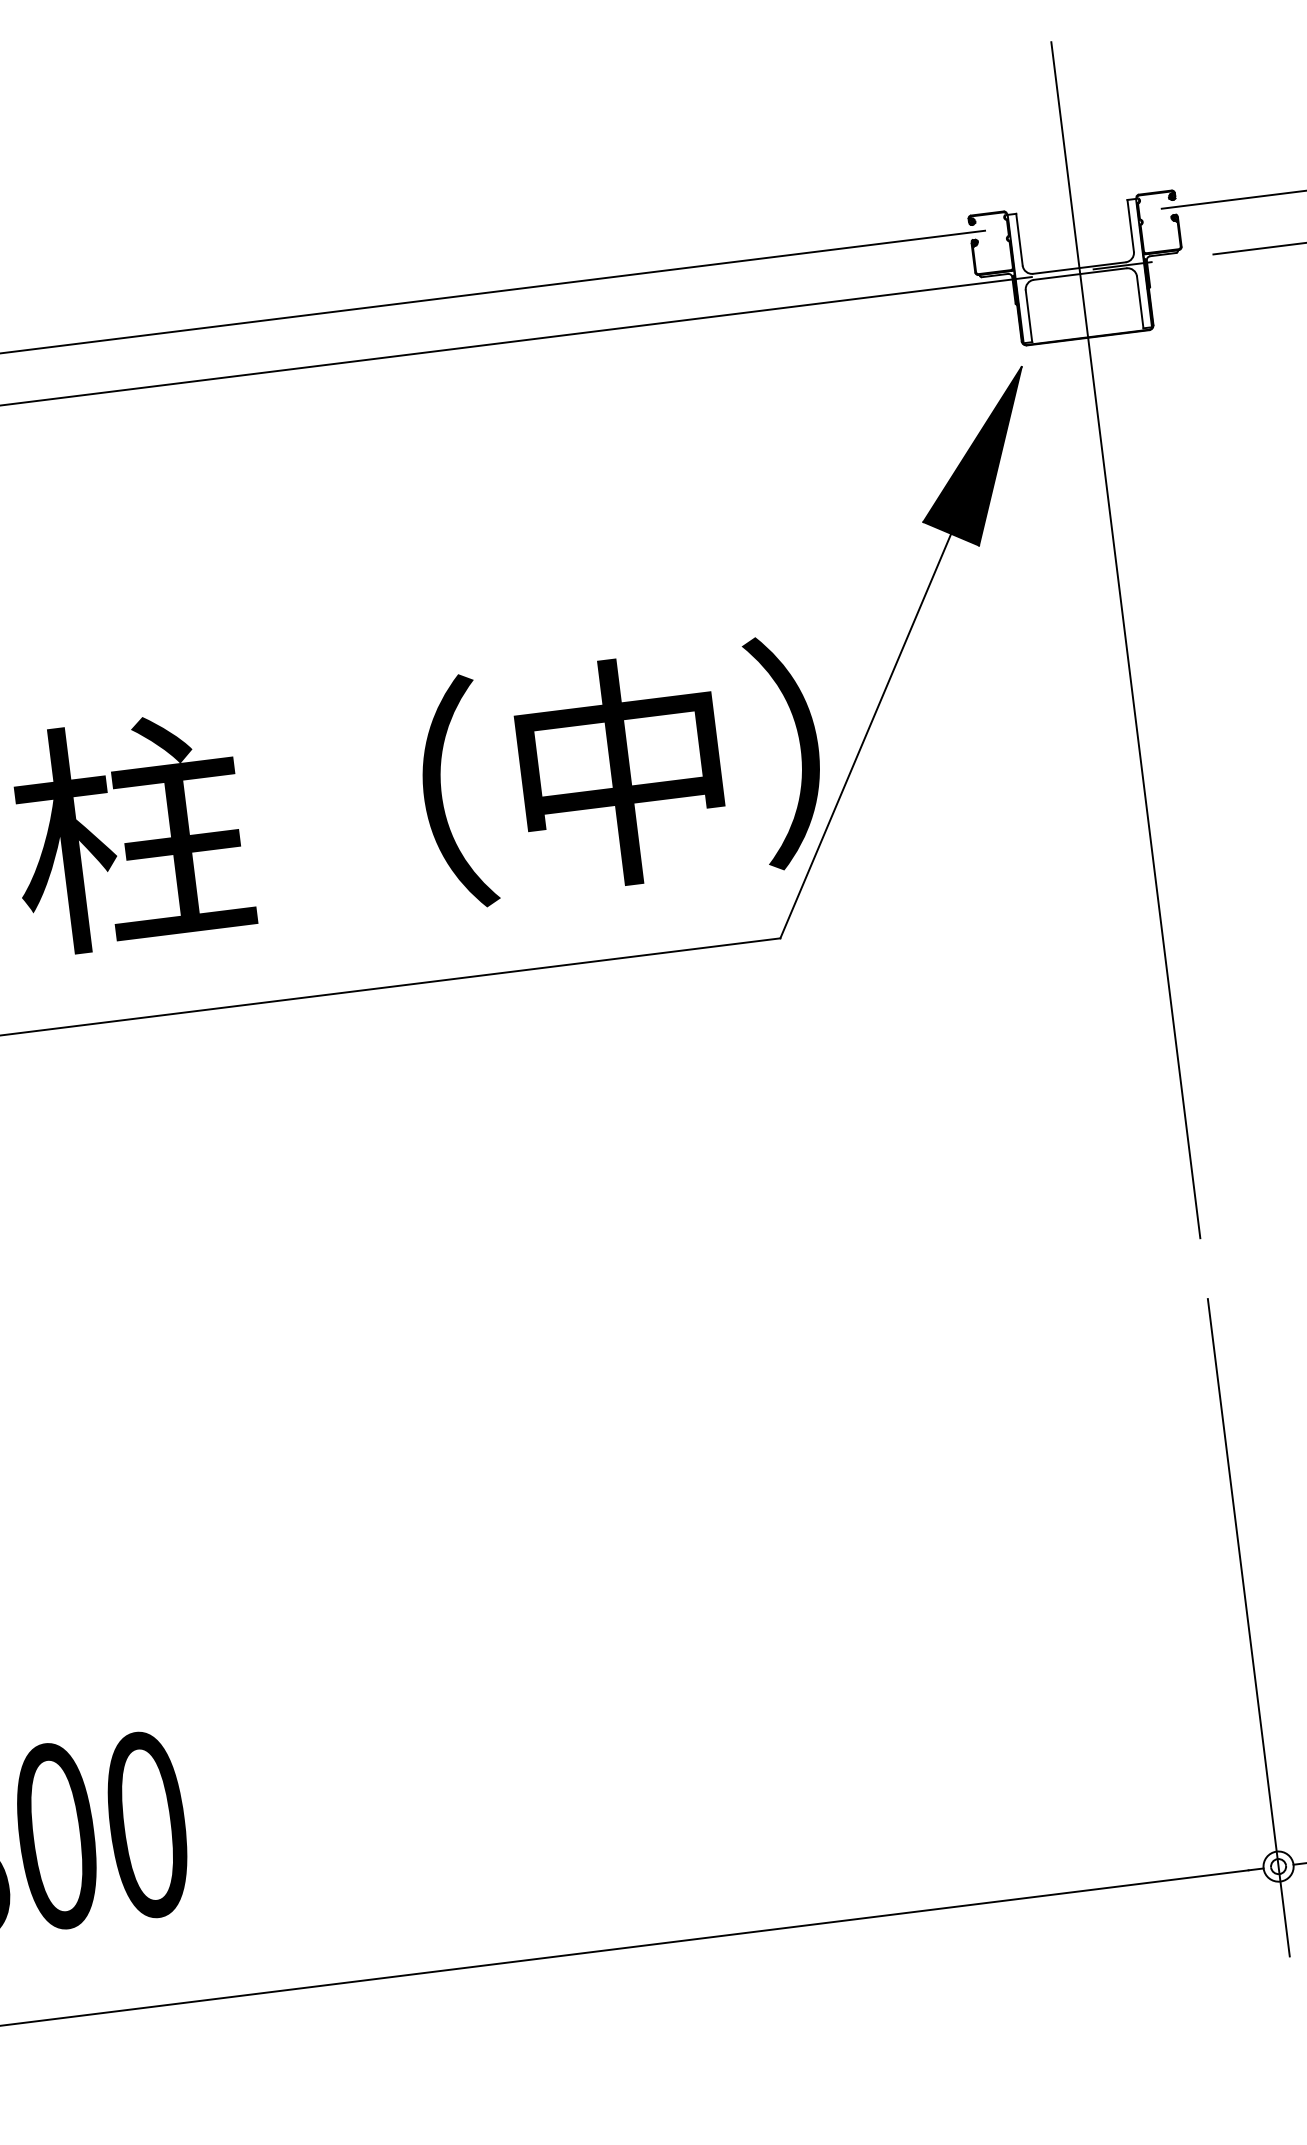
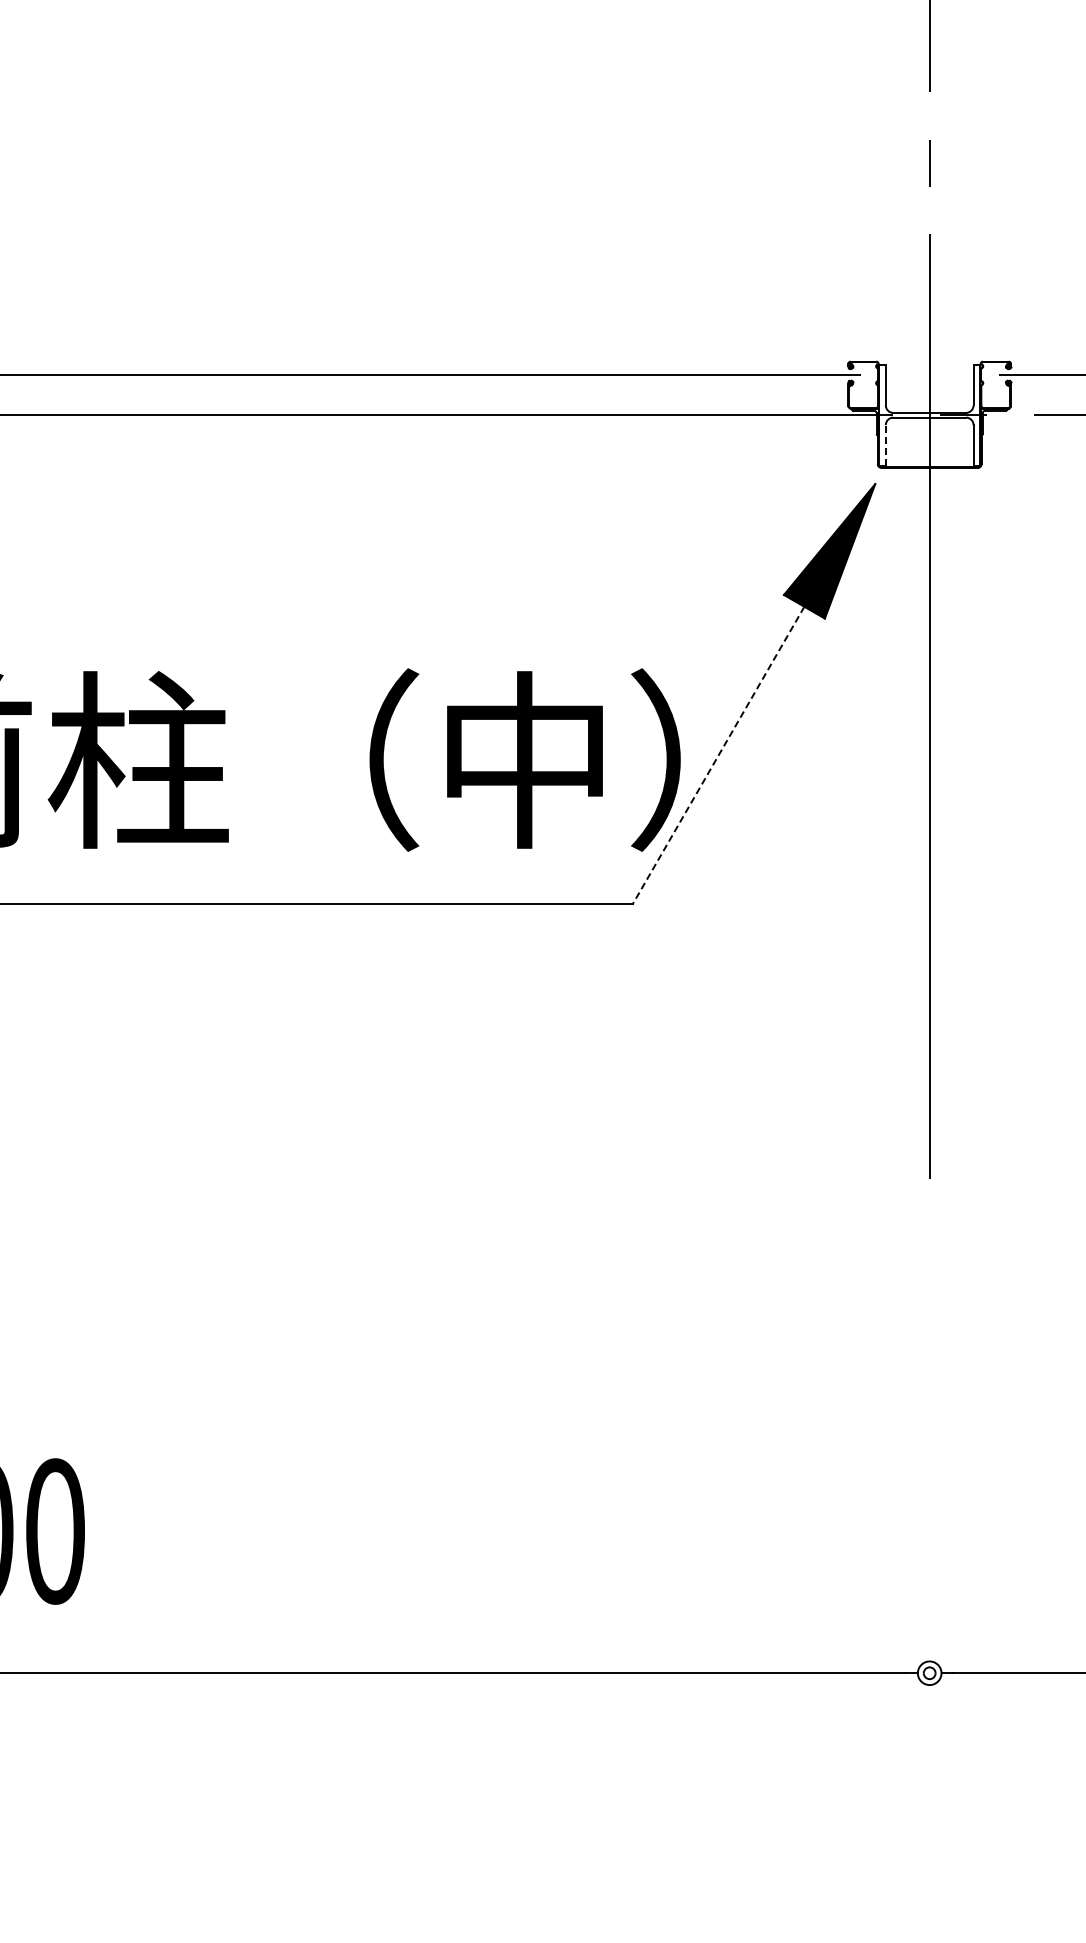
line: (1028, 315) -> (885, 444), solid -> dashed
line: (865, 735) -> (718, 755), solid -> dashed
line: (1248, 1627) -> (929, 1484), removed

